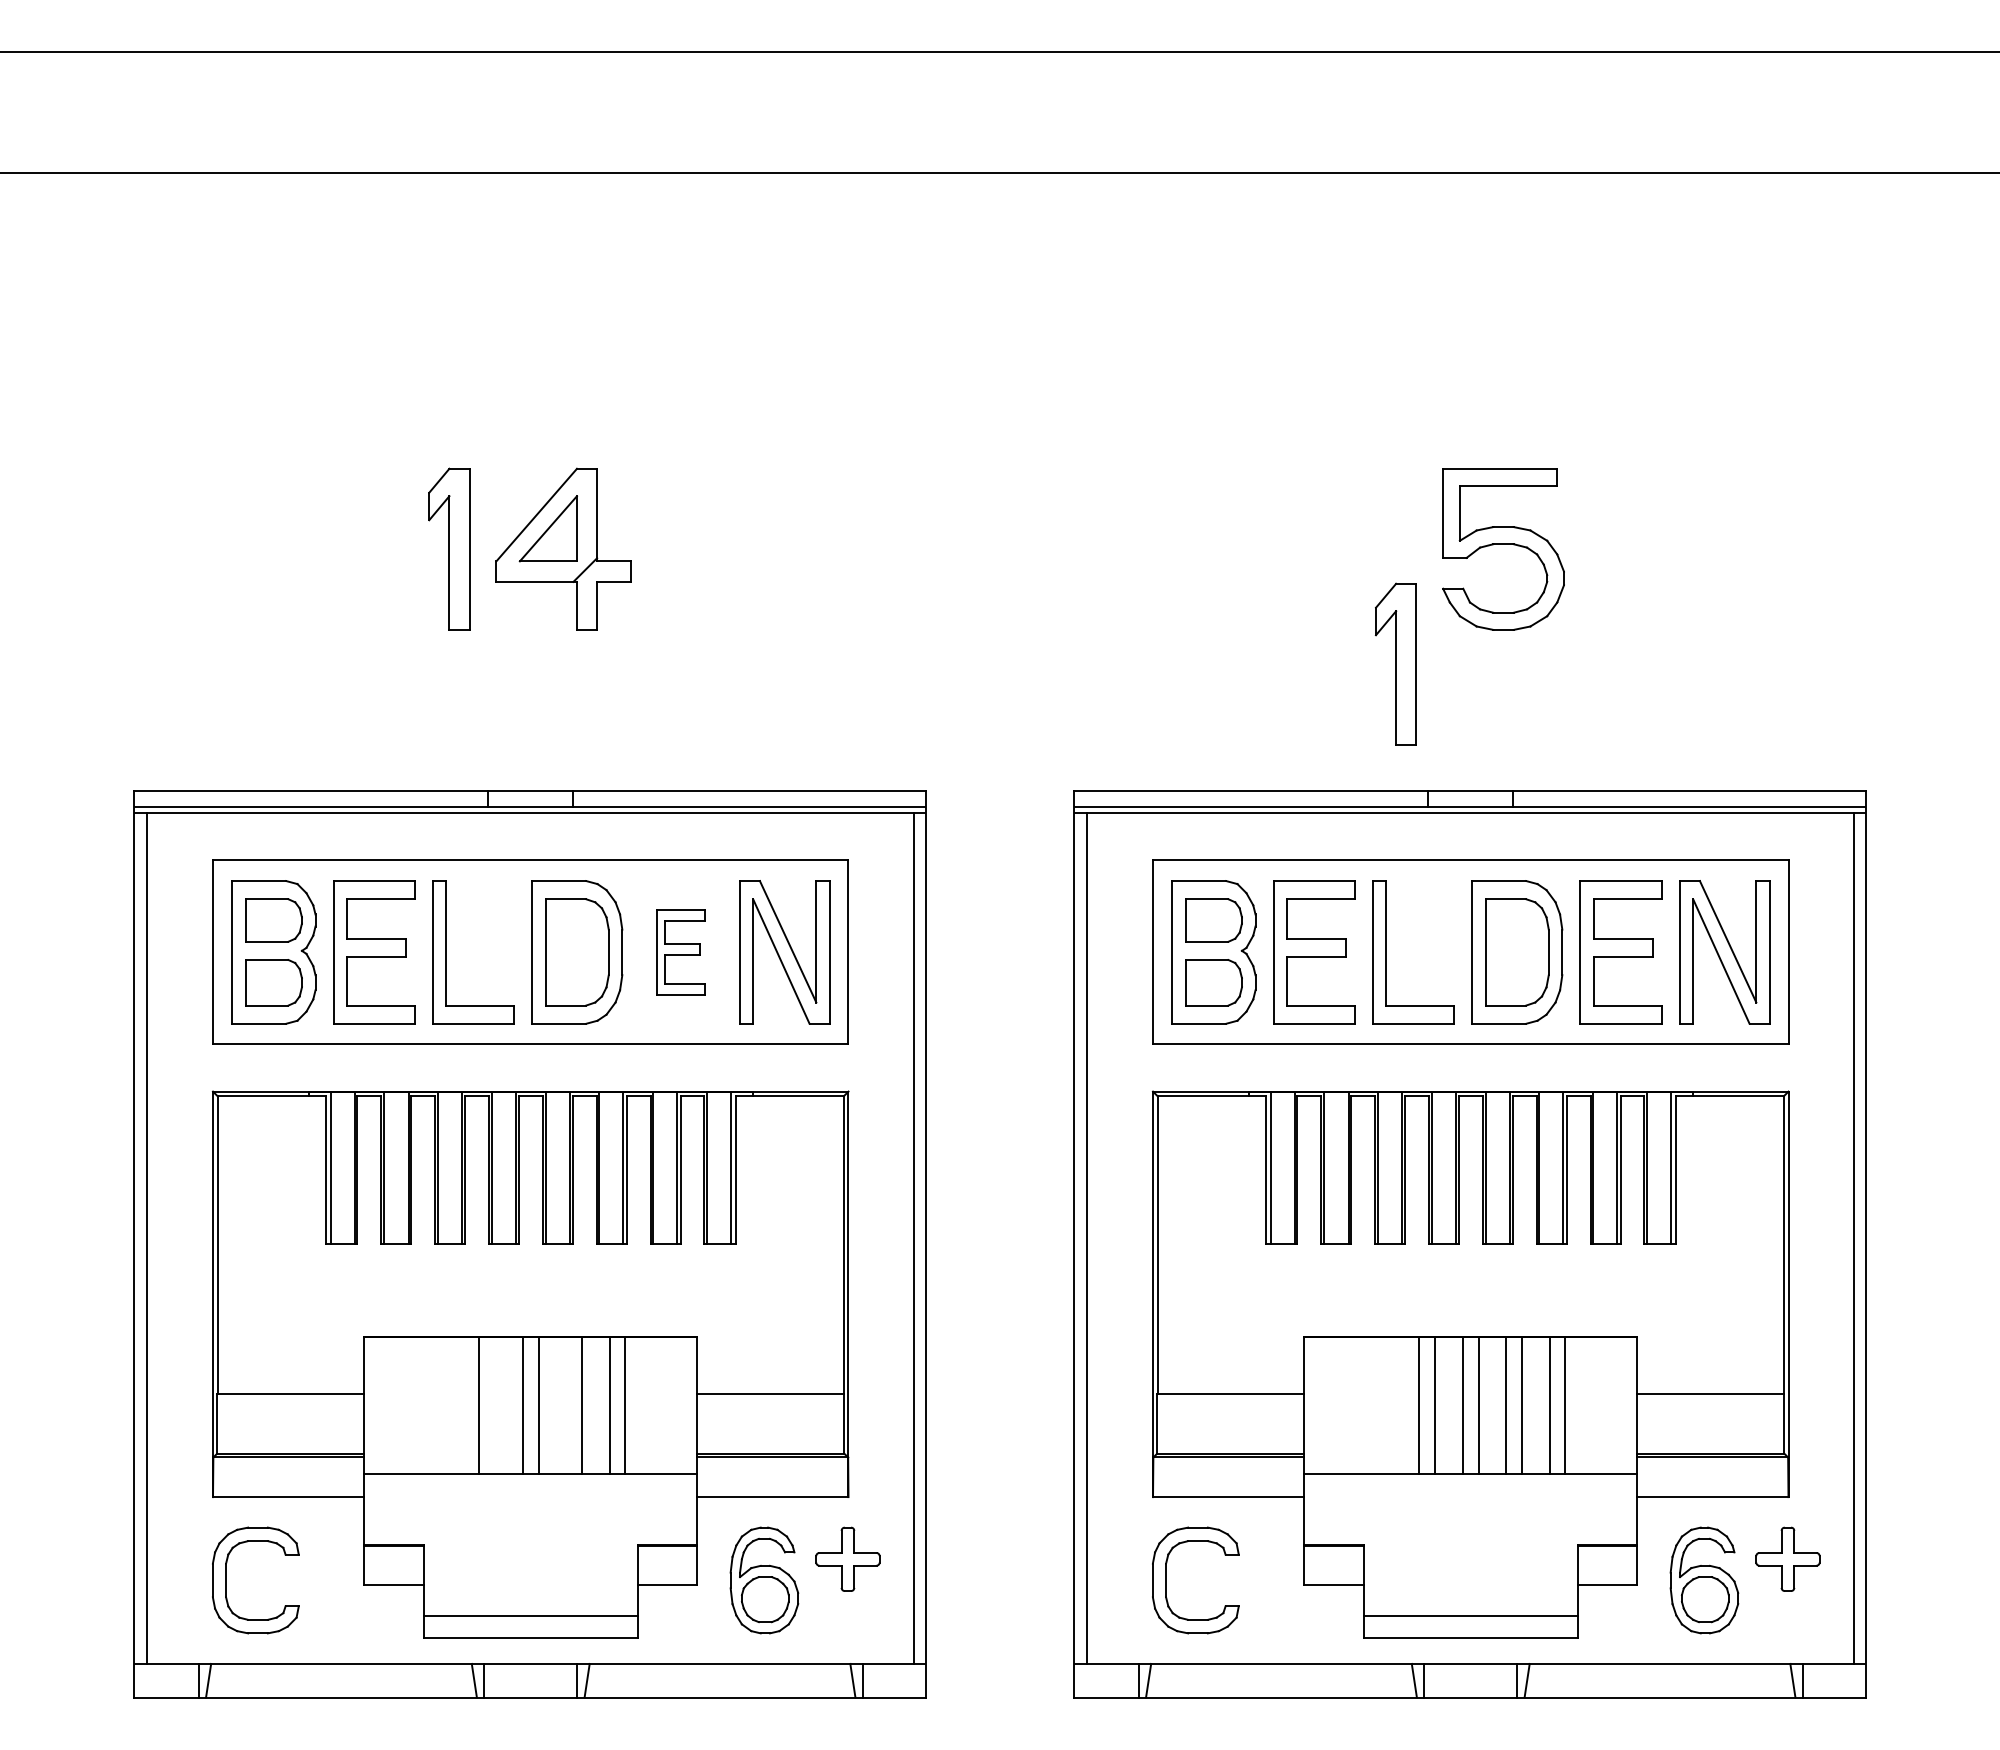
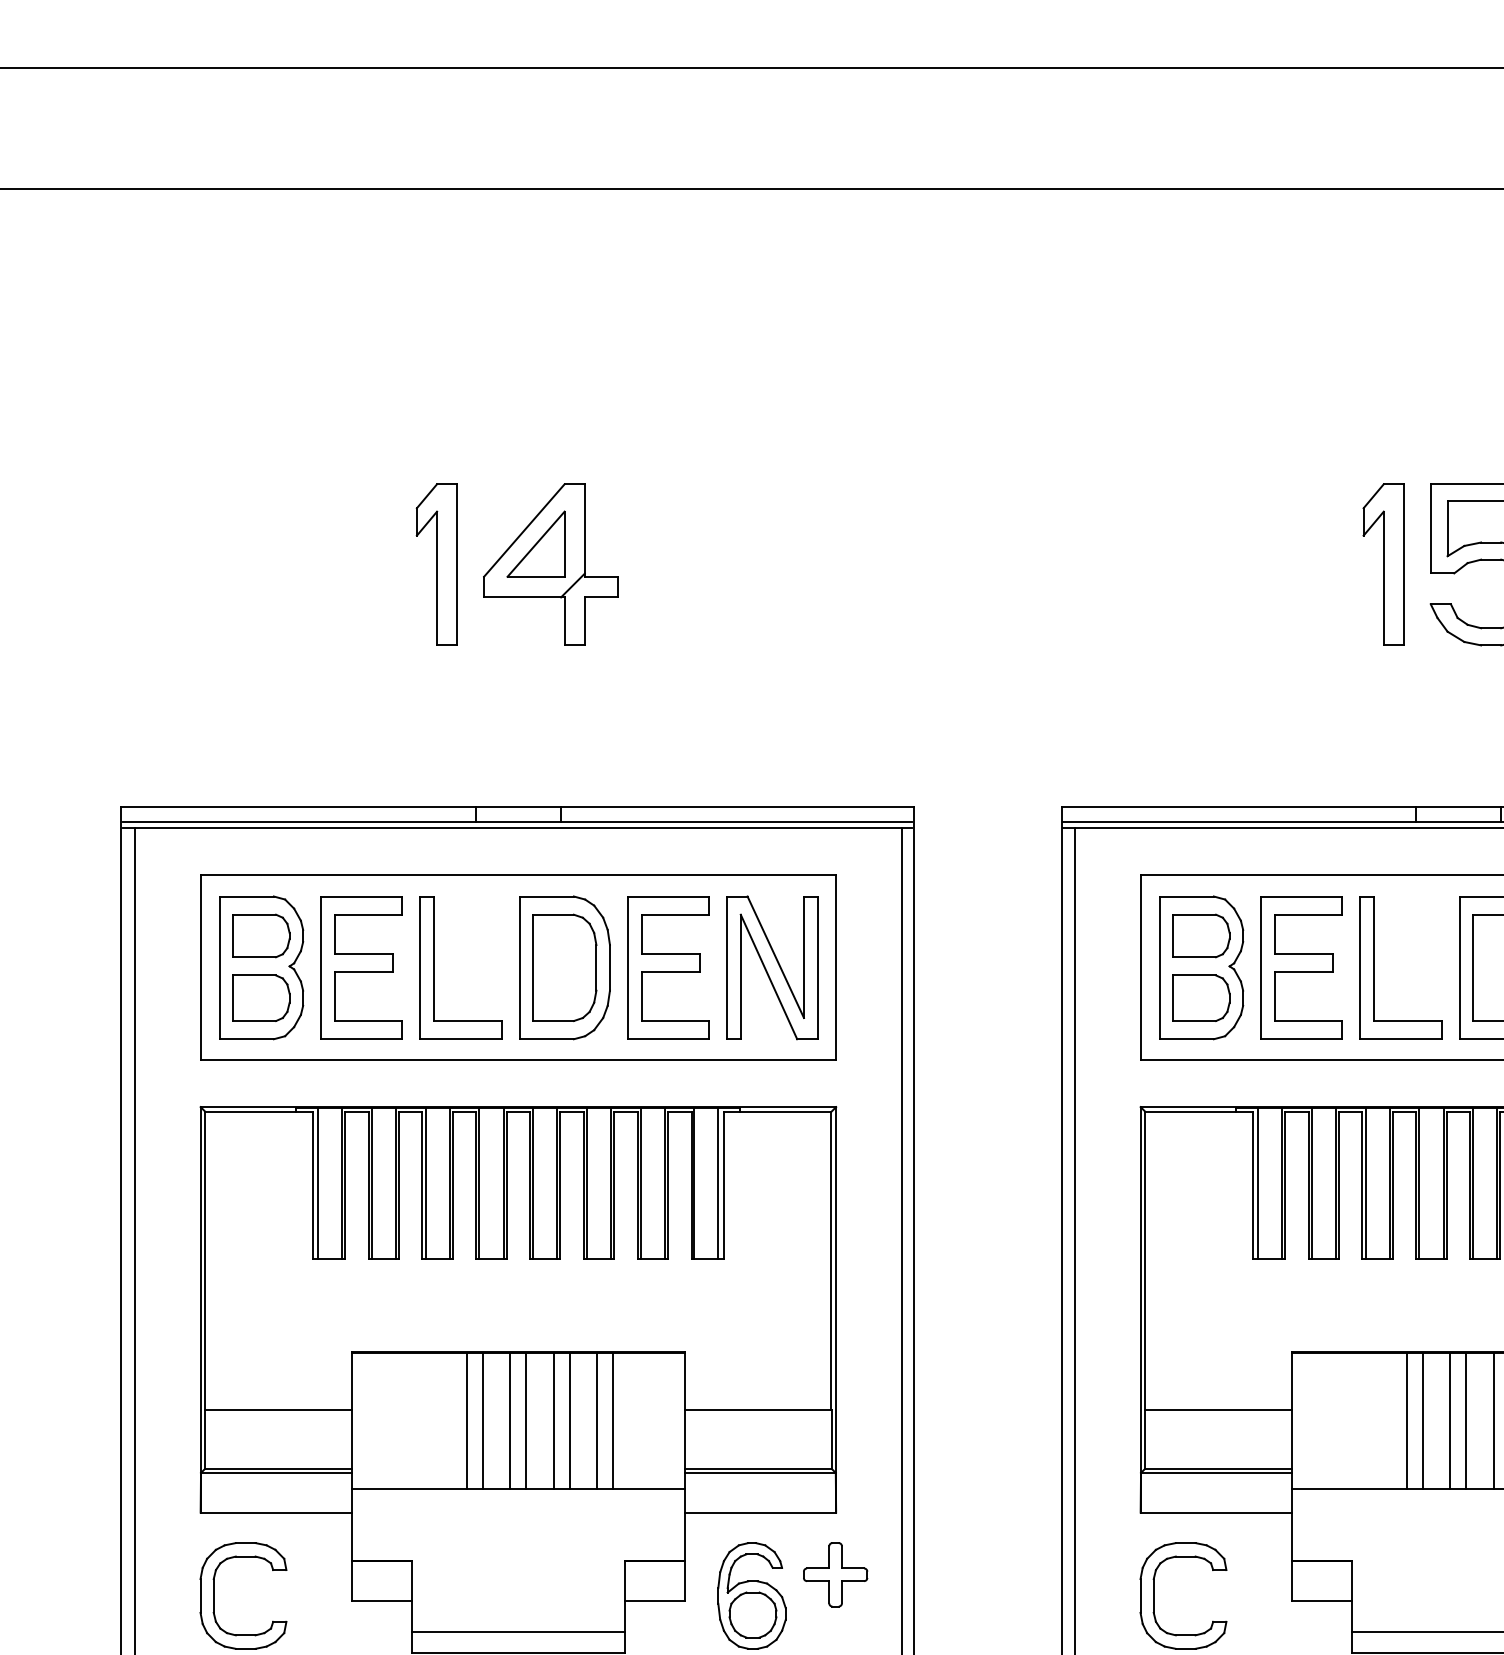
part: (1395, 663) -> (1383, 563), moved
part: (680, 952) -> (668, 967), size x1.67
line: (495, 1405) -> (483, 1420), added
line: (566, 1405) -> (554, 1420), added

